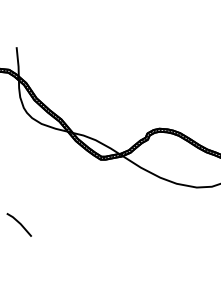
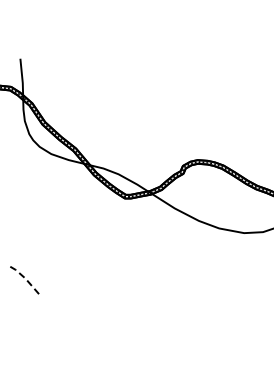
line: (19, 223) -> (24, 277), solid -> dashed

